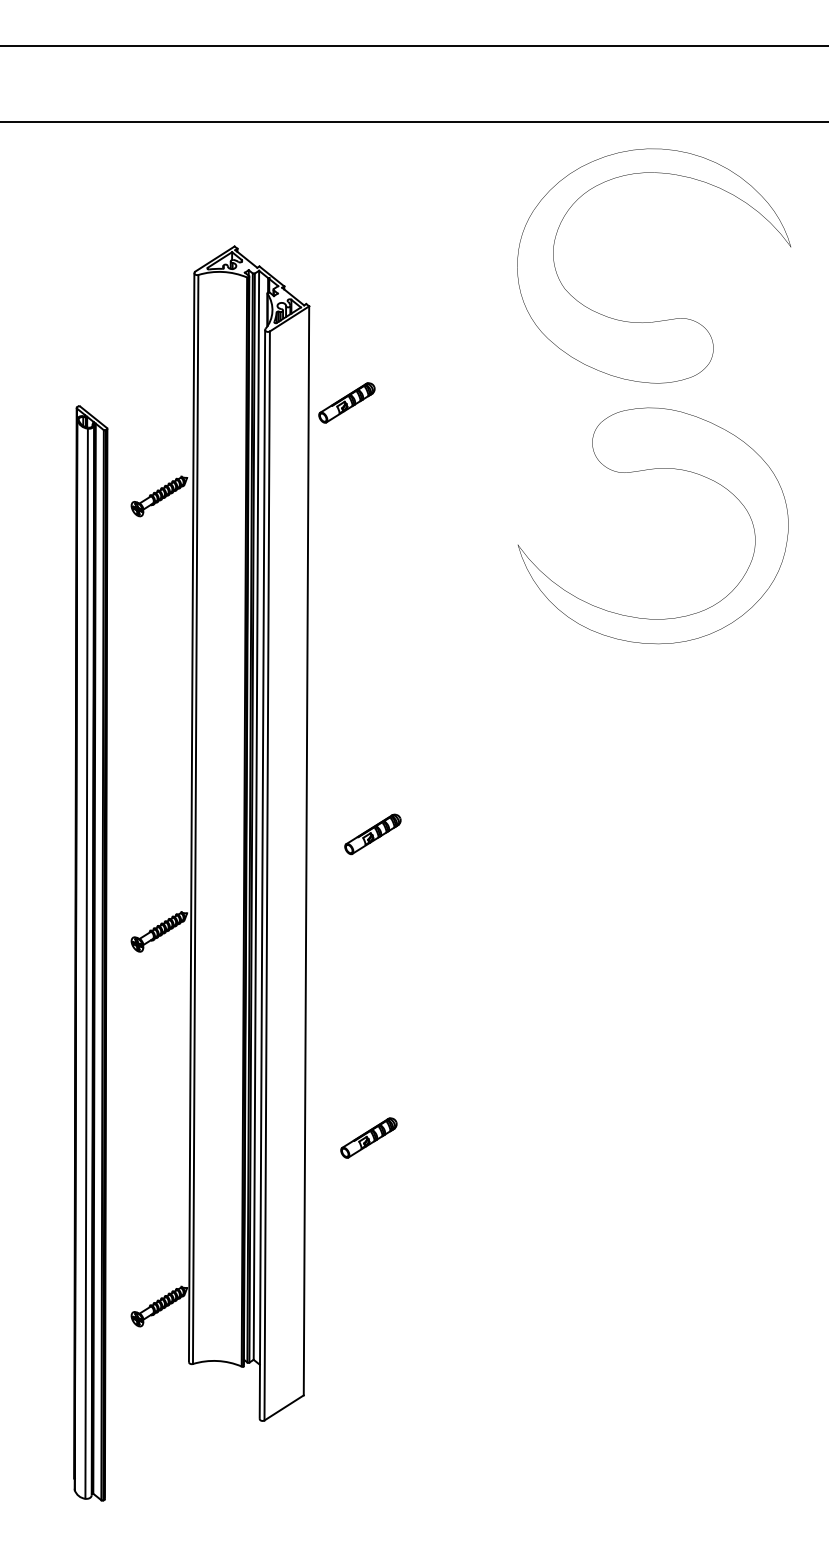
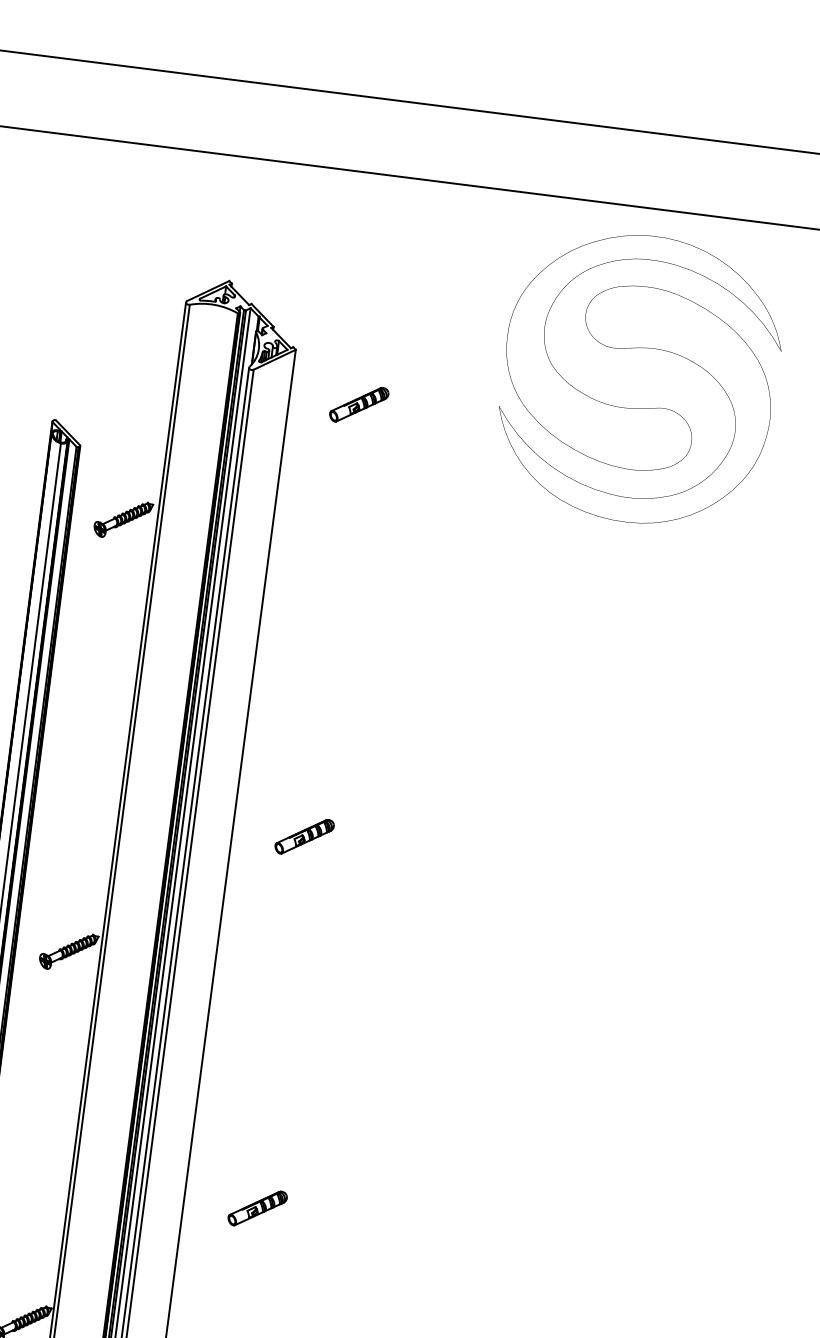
part: (346, 402) -> (358, 404), moved
part: (645, 470) -> (634, 348), moved
part: (372, 834) -> (304, 836), moved
part: (368, 1137) -> (257, 1207), moved

